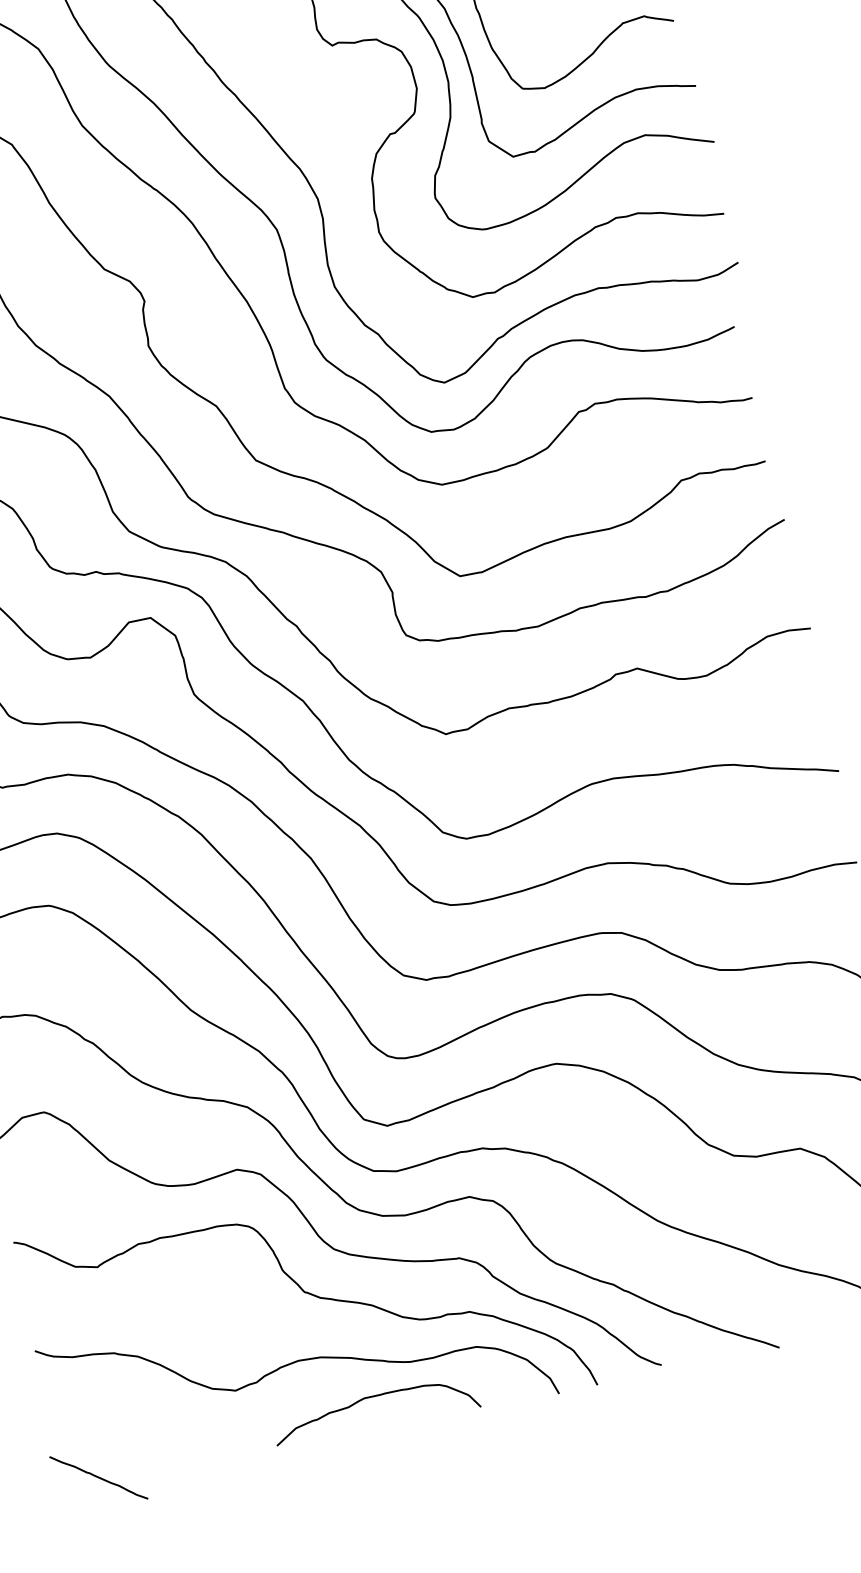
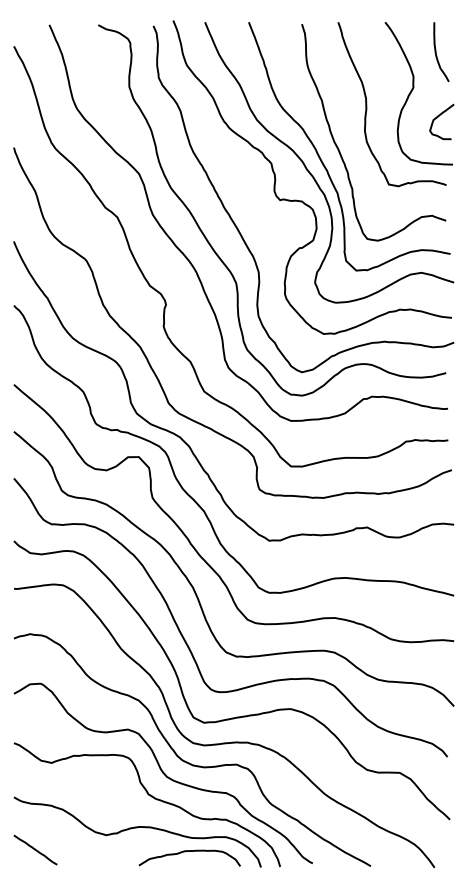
curve: (372, 1397) -> (189, 851), moved
line: (98, 1476) -> (35, 849), moved

